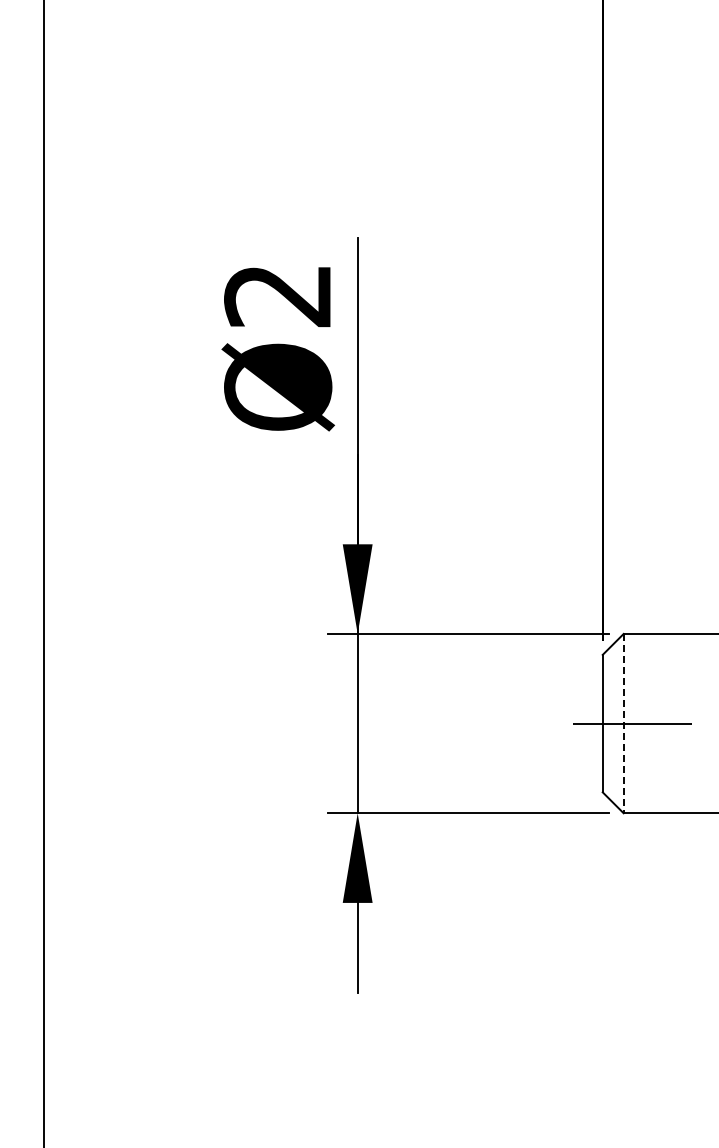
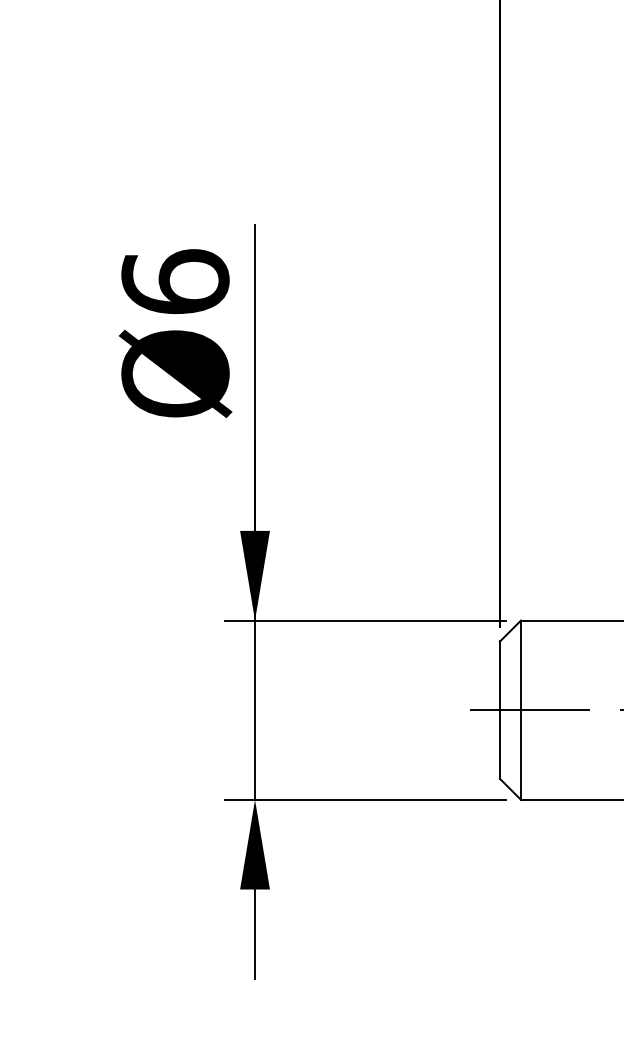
text: (278, 294) -> (175, 281), Ø2 -> Ø6
line: (623, 723) -> (520, 710), dashed -> solid

